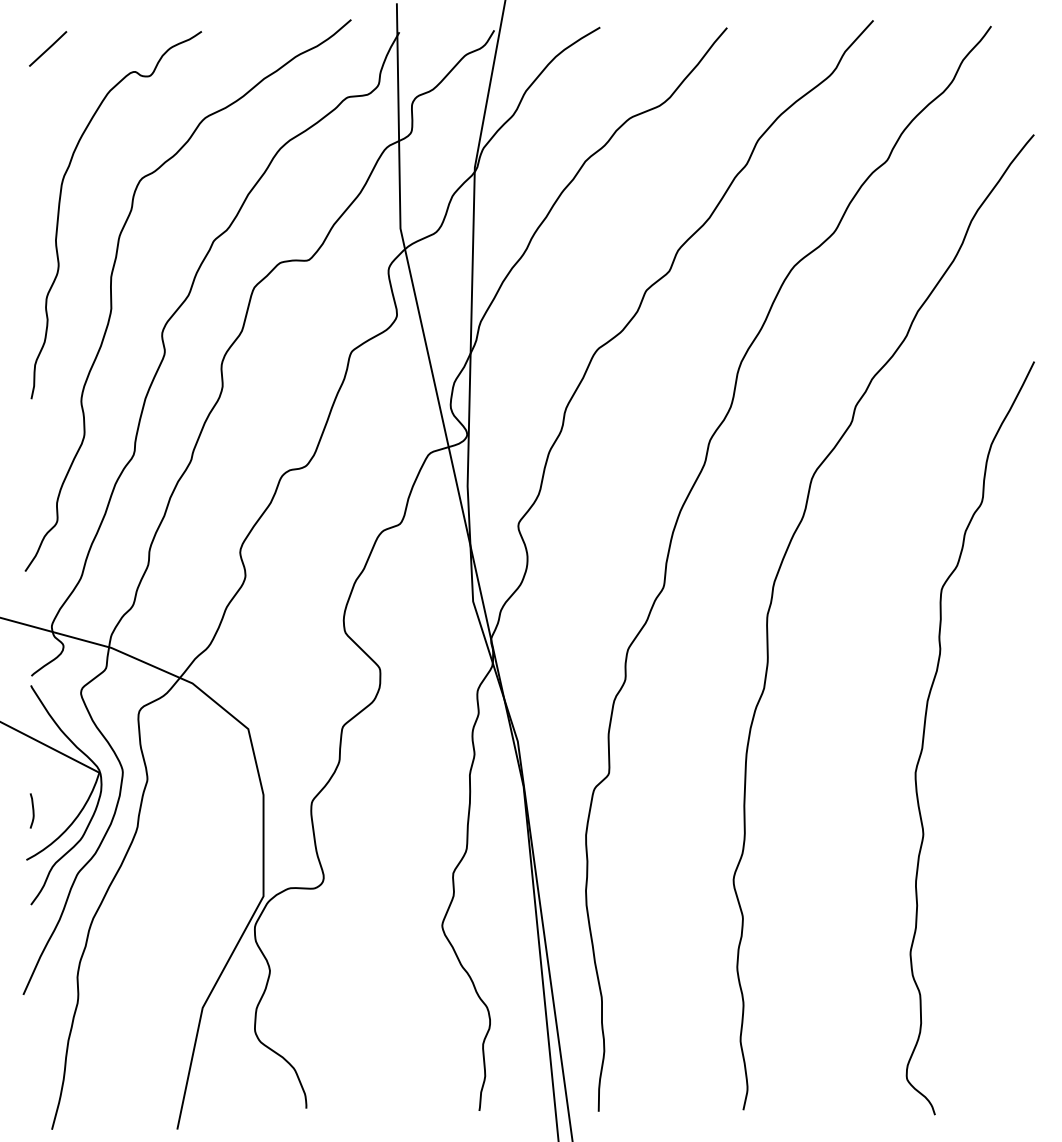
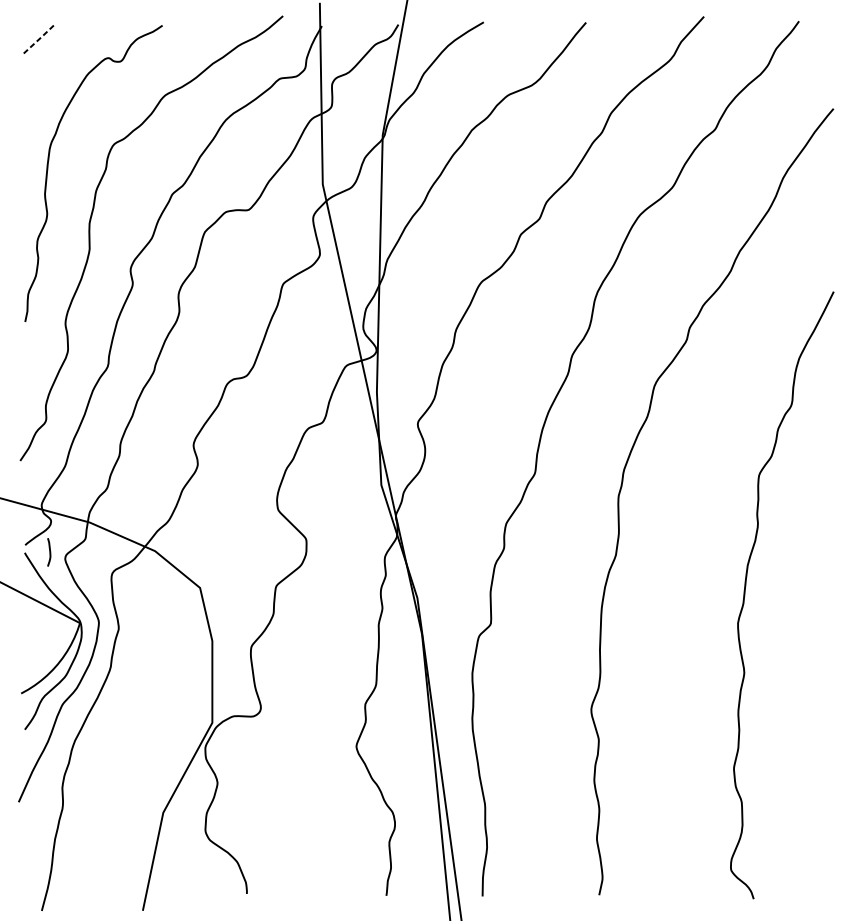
line: (48, 48) -> (39, 39), solid -> dashed
curve: (32, 810) -> (49, 552), moved

